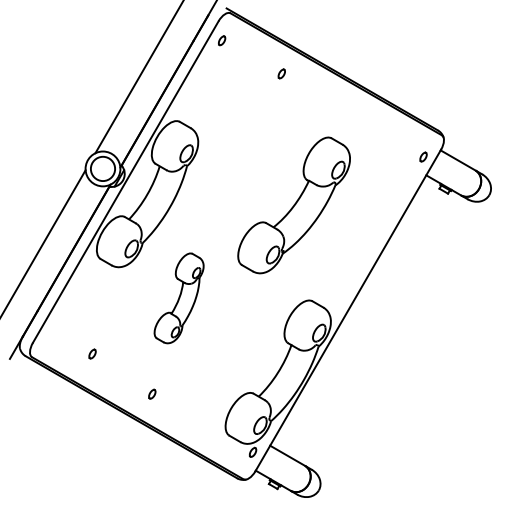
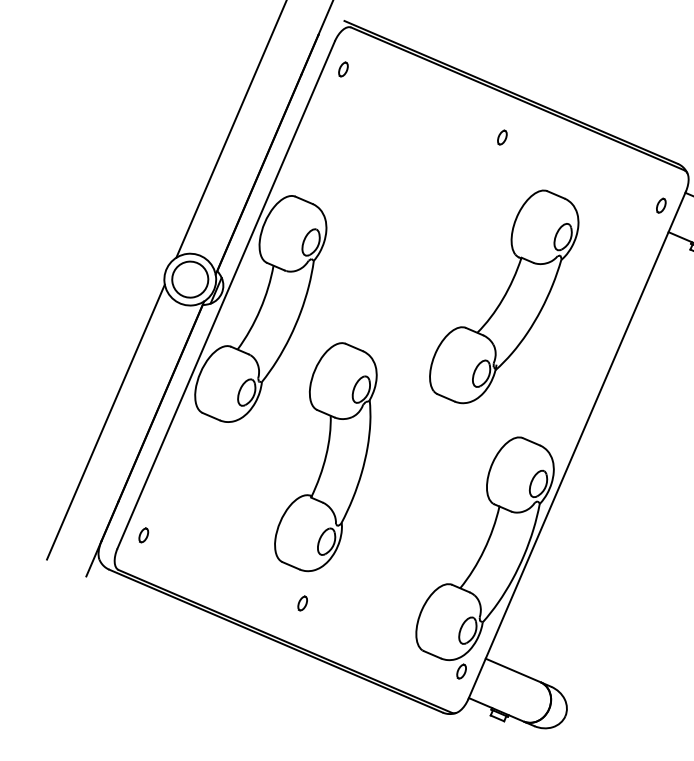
part: (281, 73) -> (501, 137), moved
part: (293, 205) -> (502, 297), moved
part: (178, 298) -> (324, 457), size x1.67
part: (92, 353) -> (143, 534), moved

